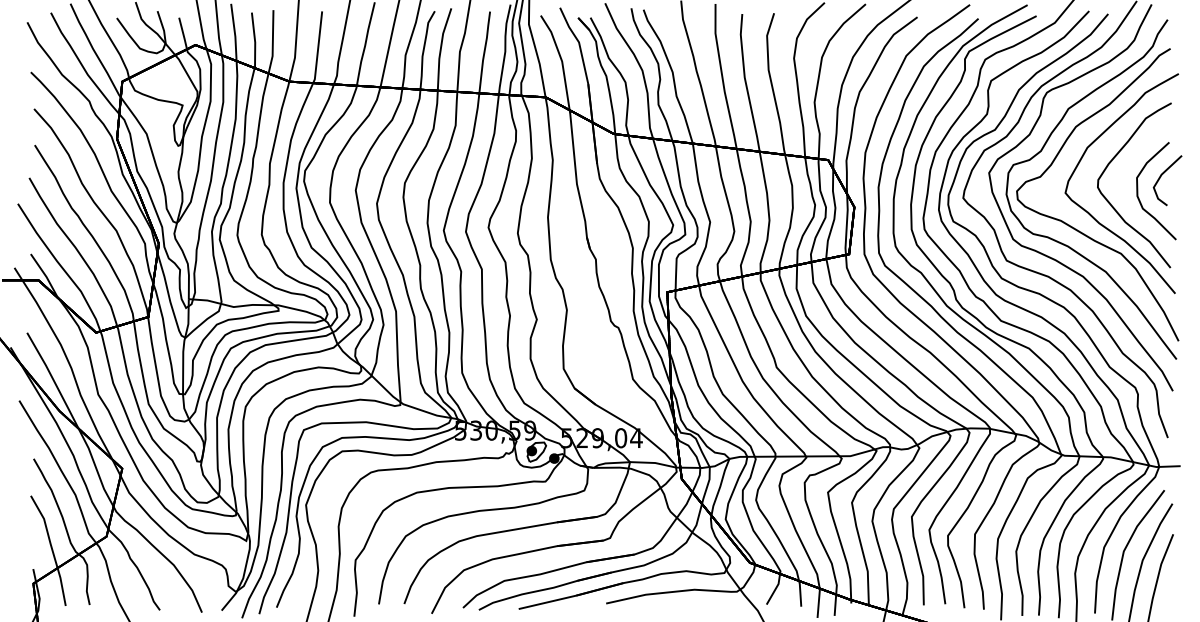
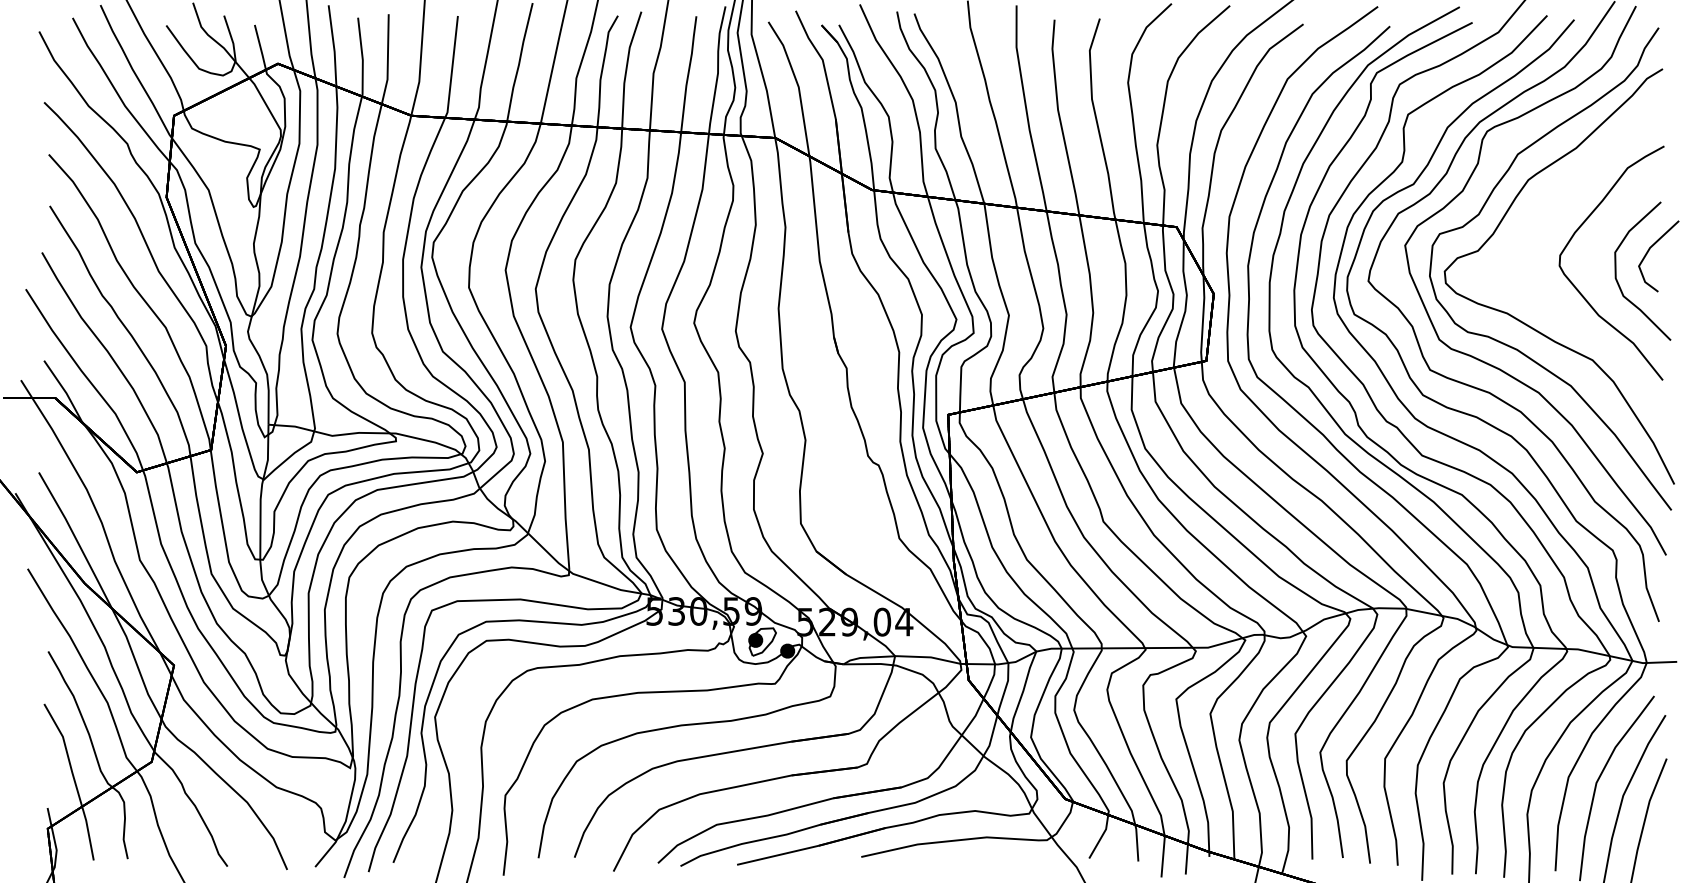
part: (1093, 216) -> (1553, 307), removed

